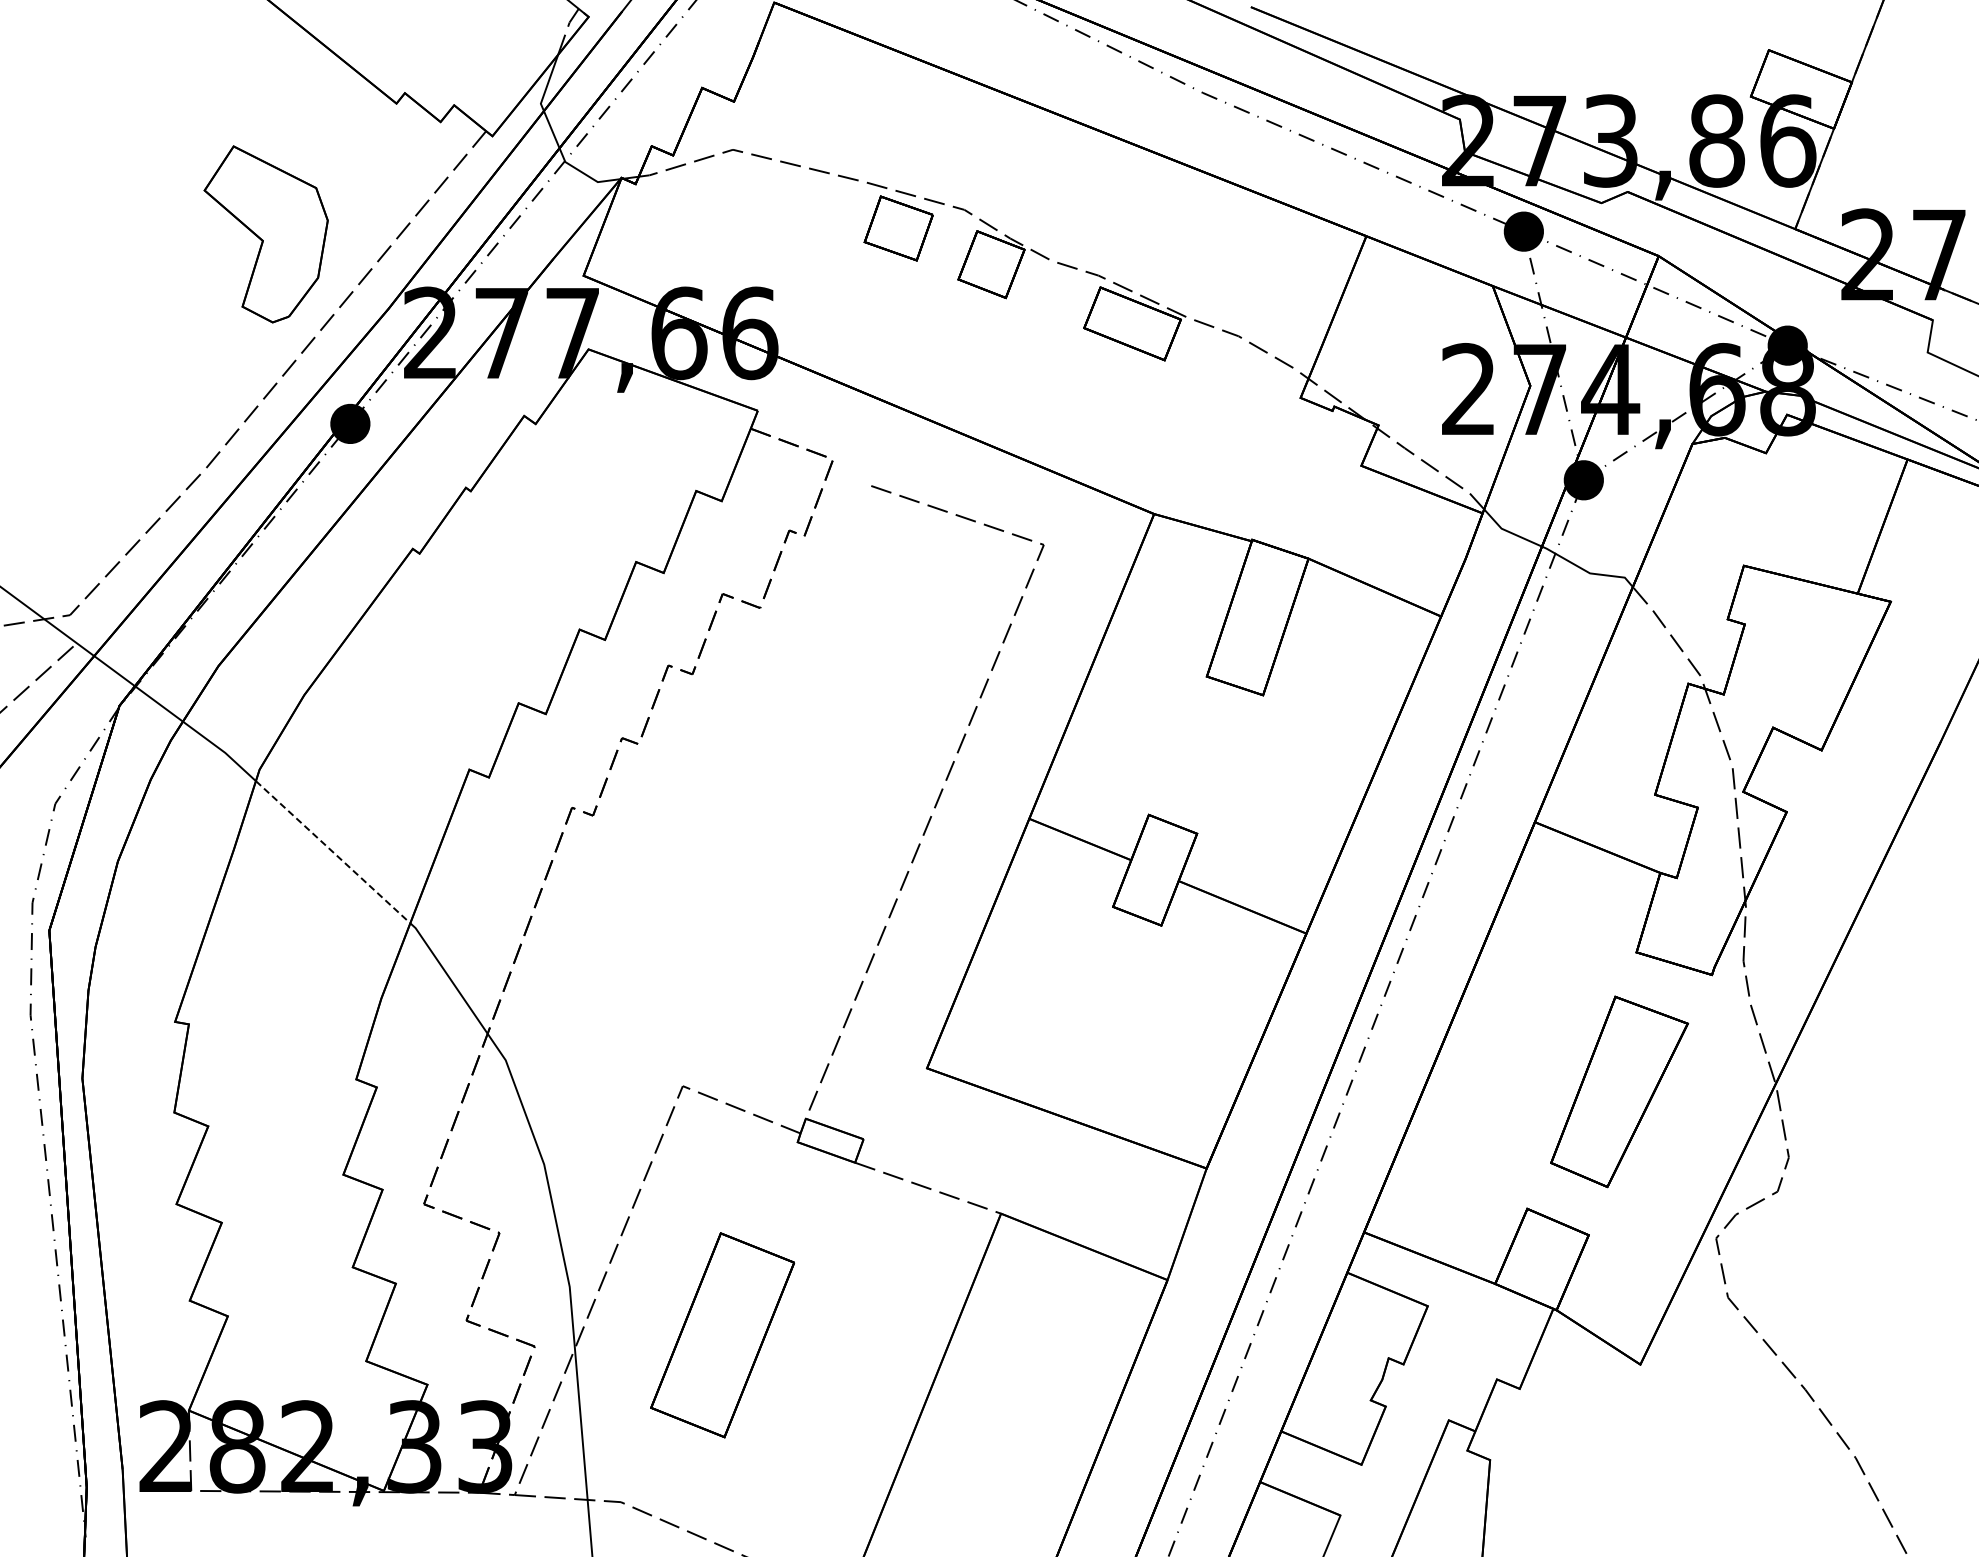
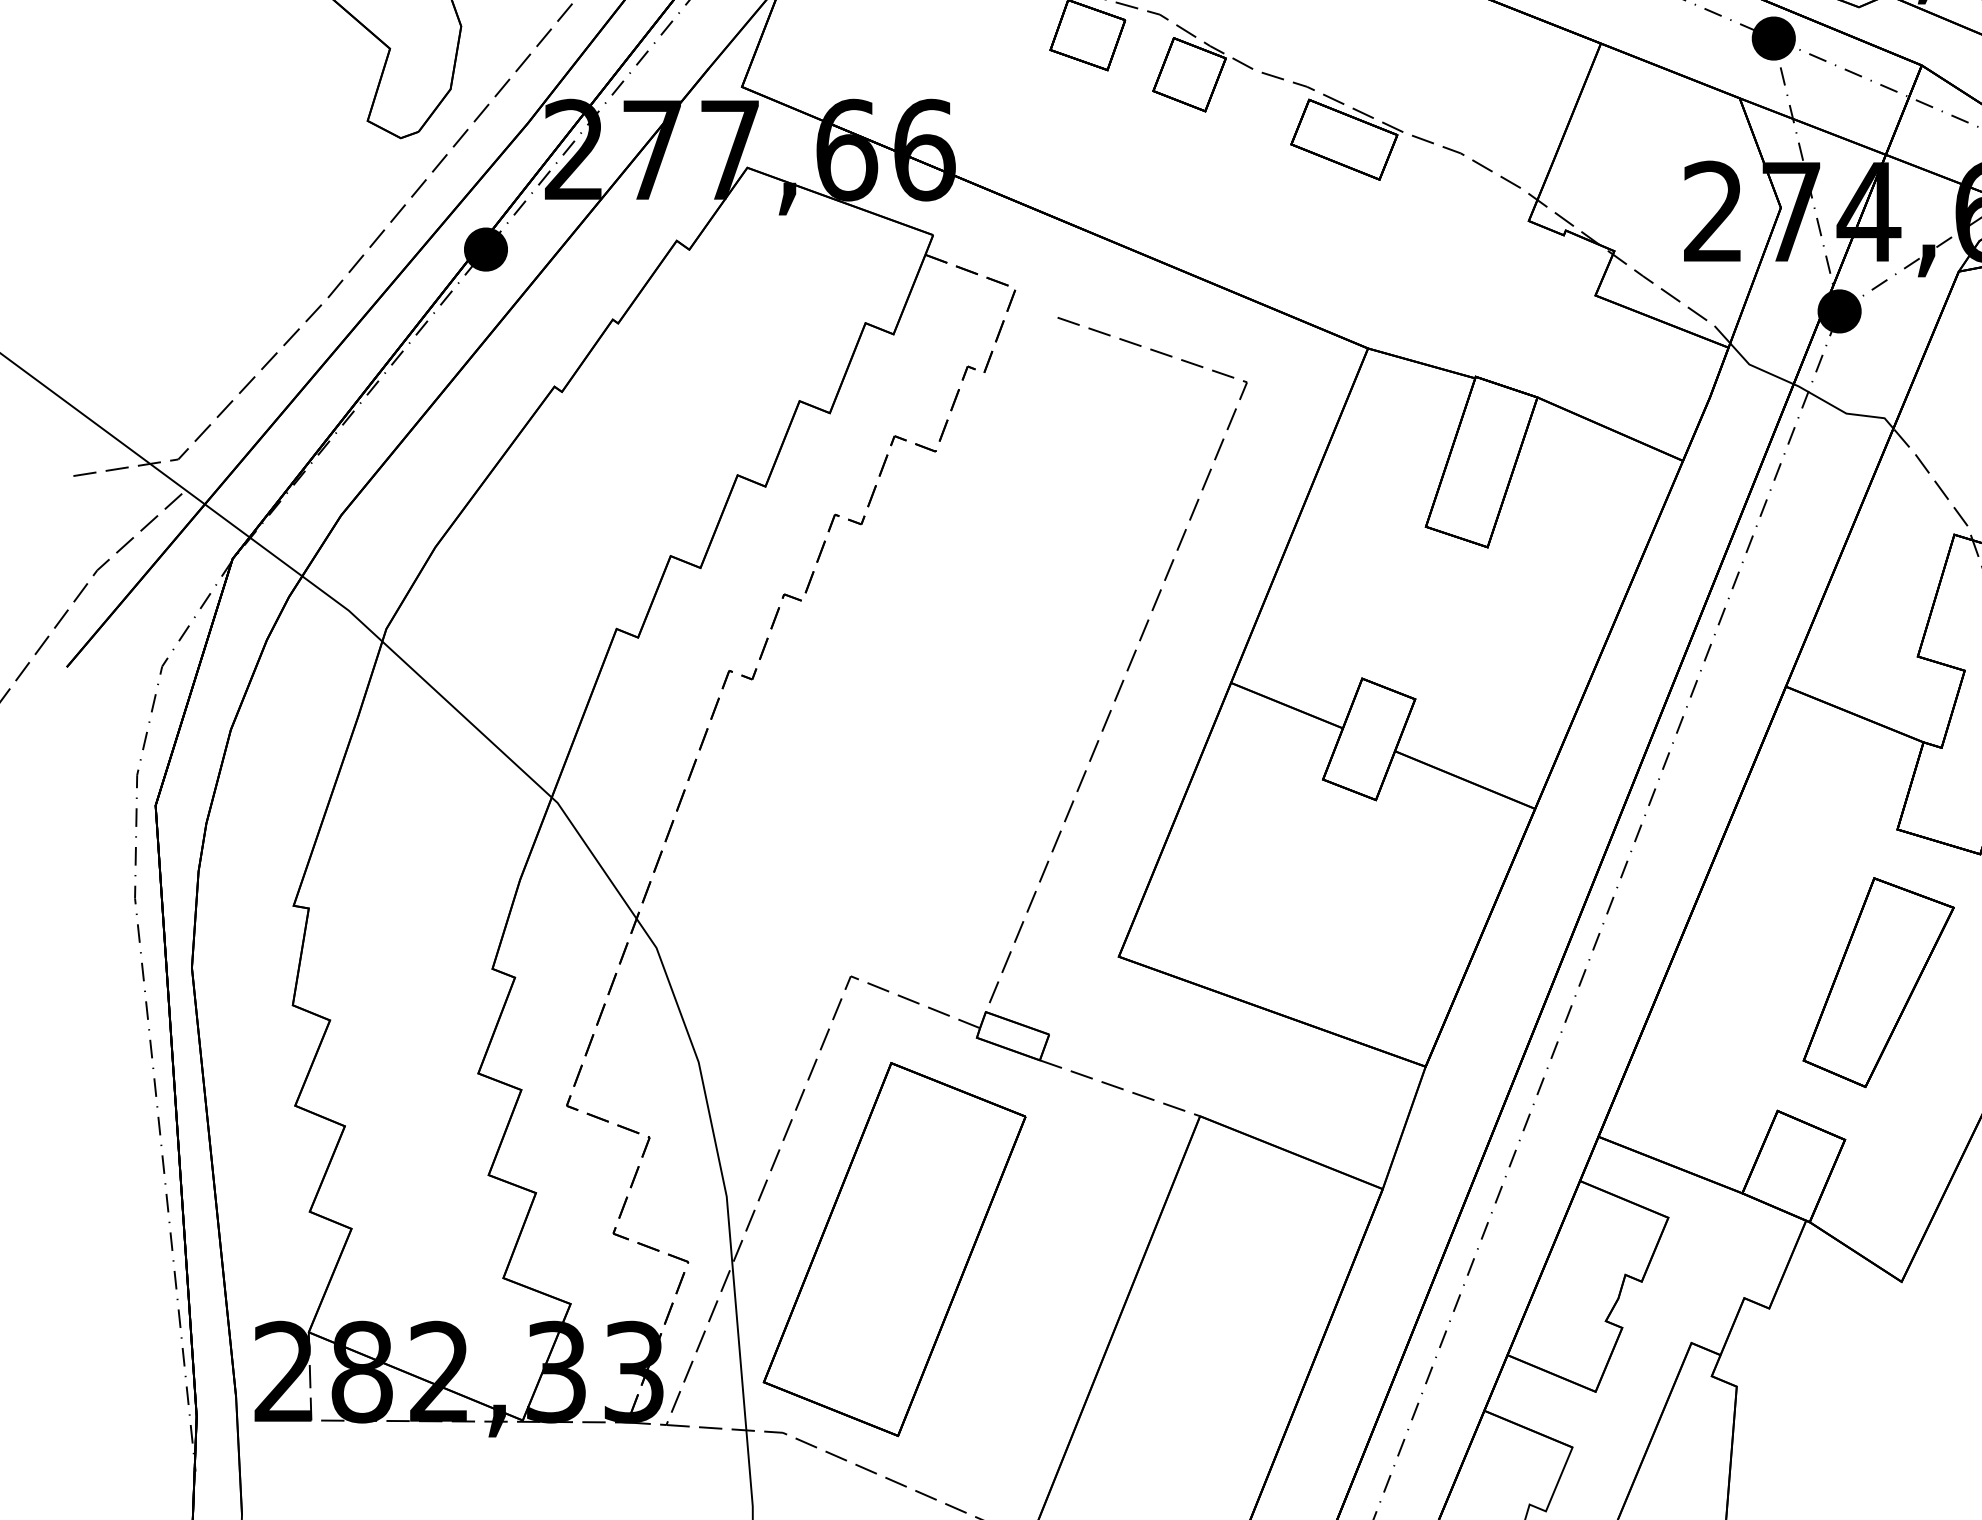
line: (333, 852) -> (467, 719), dashed -> solid
part: (722, 1335) -> (894, 1249), size x1.67

